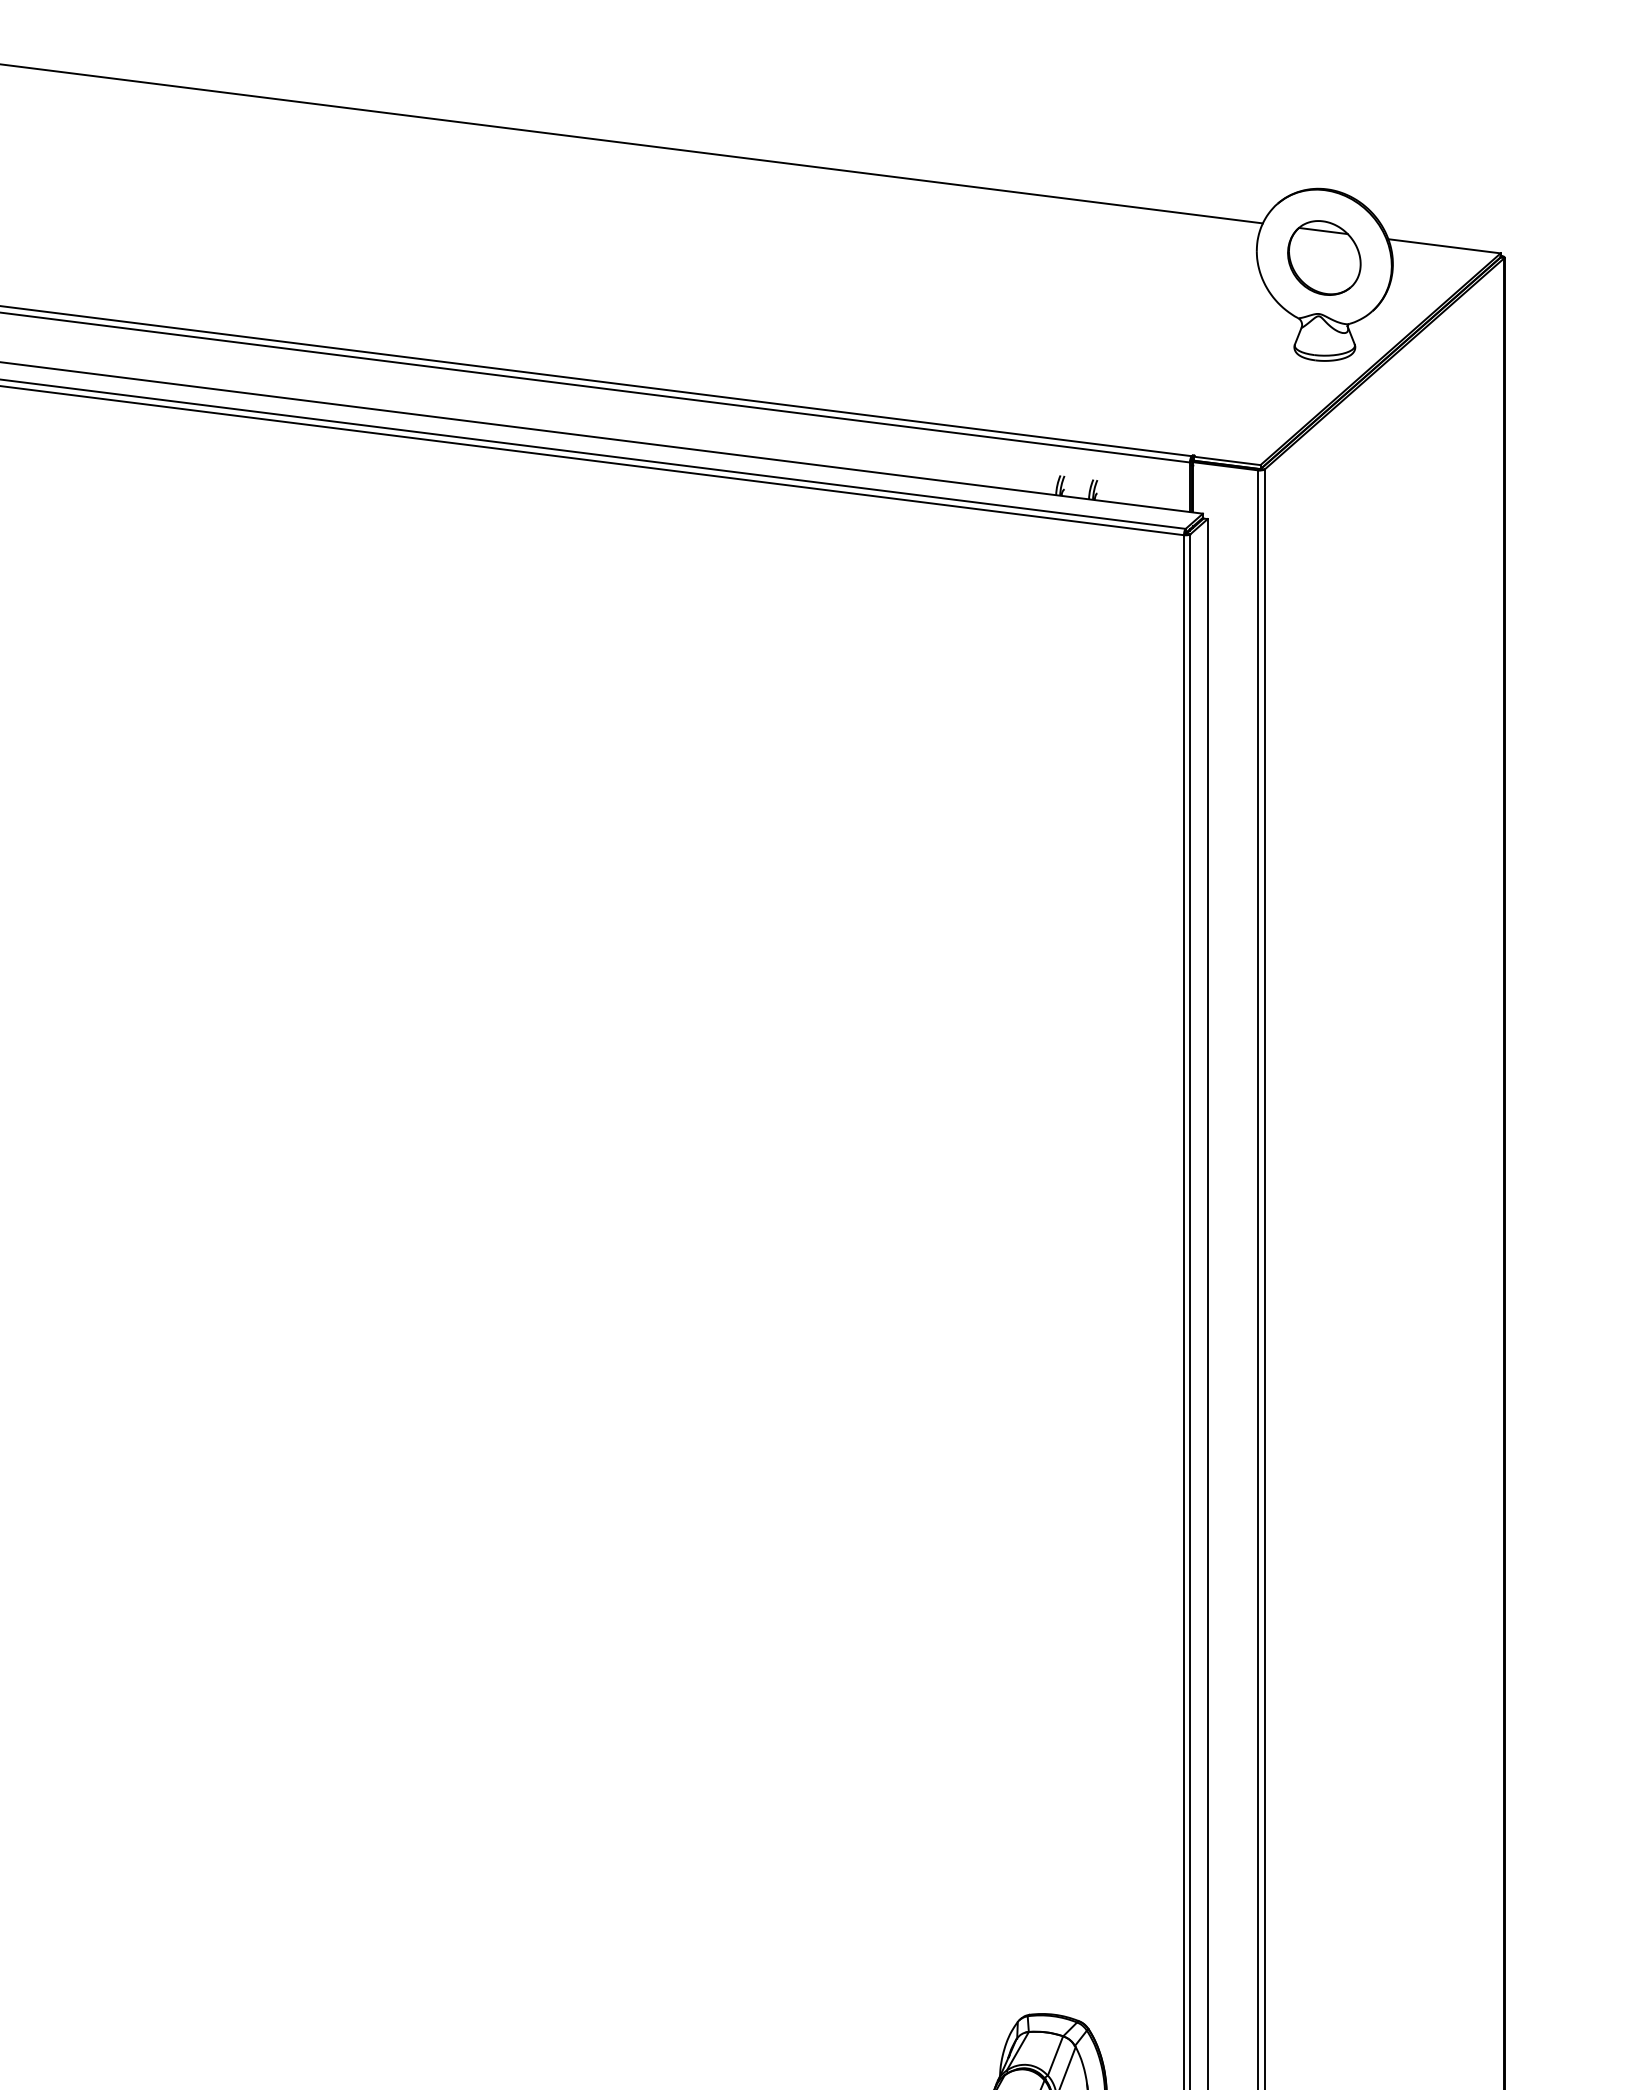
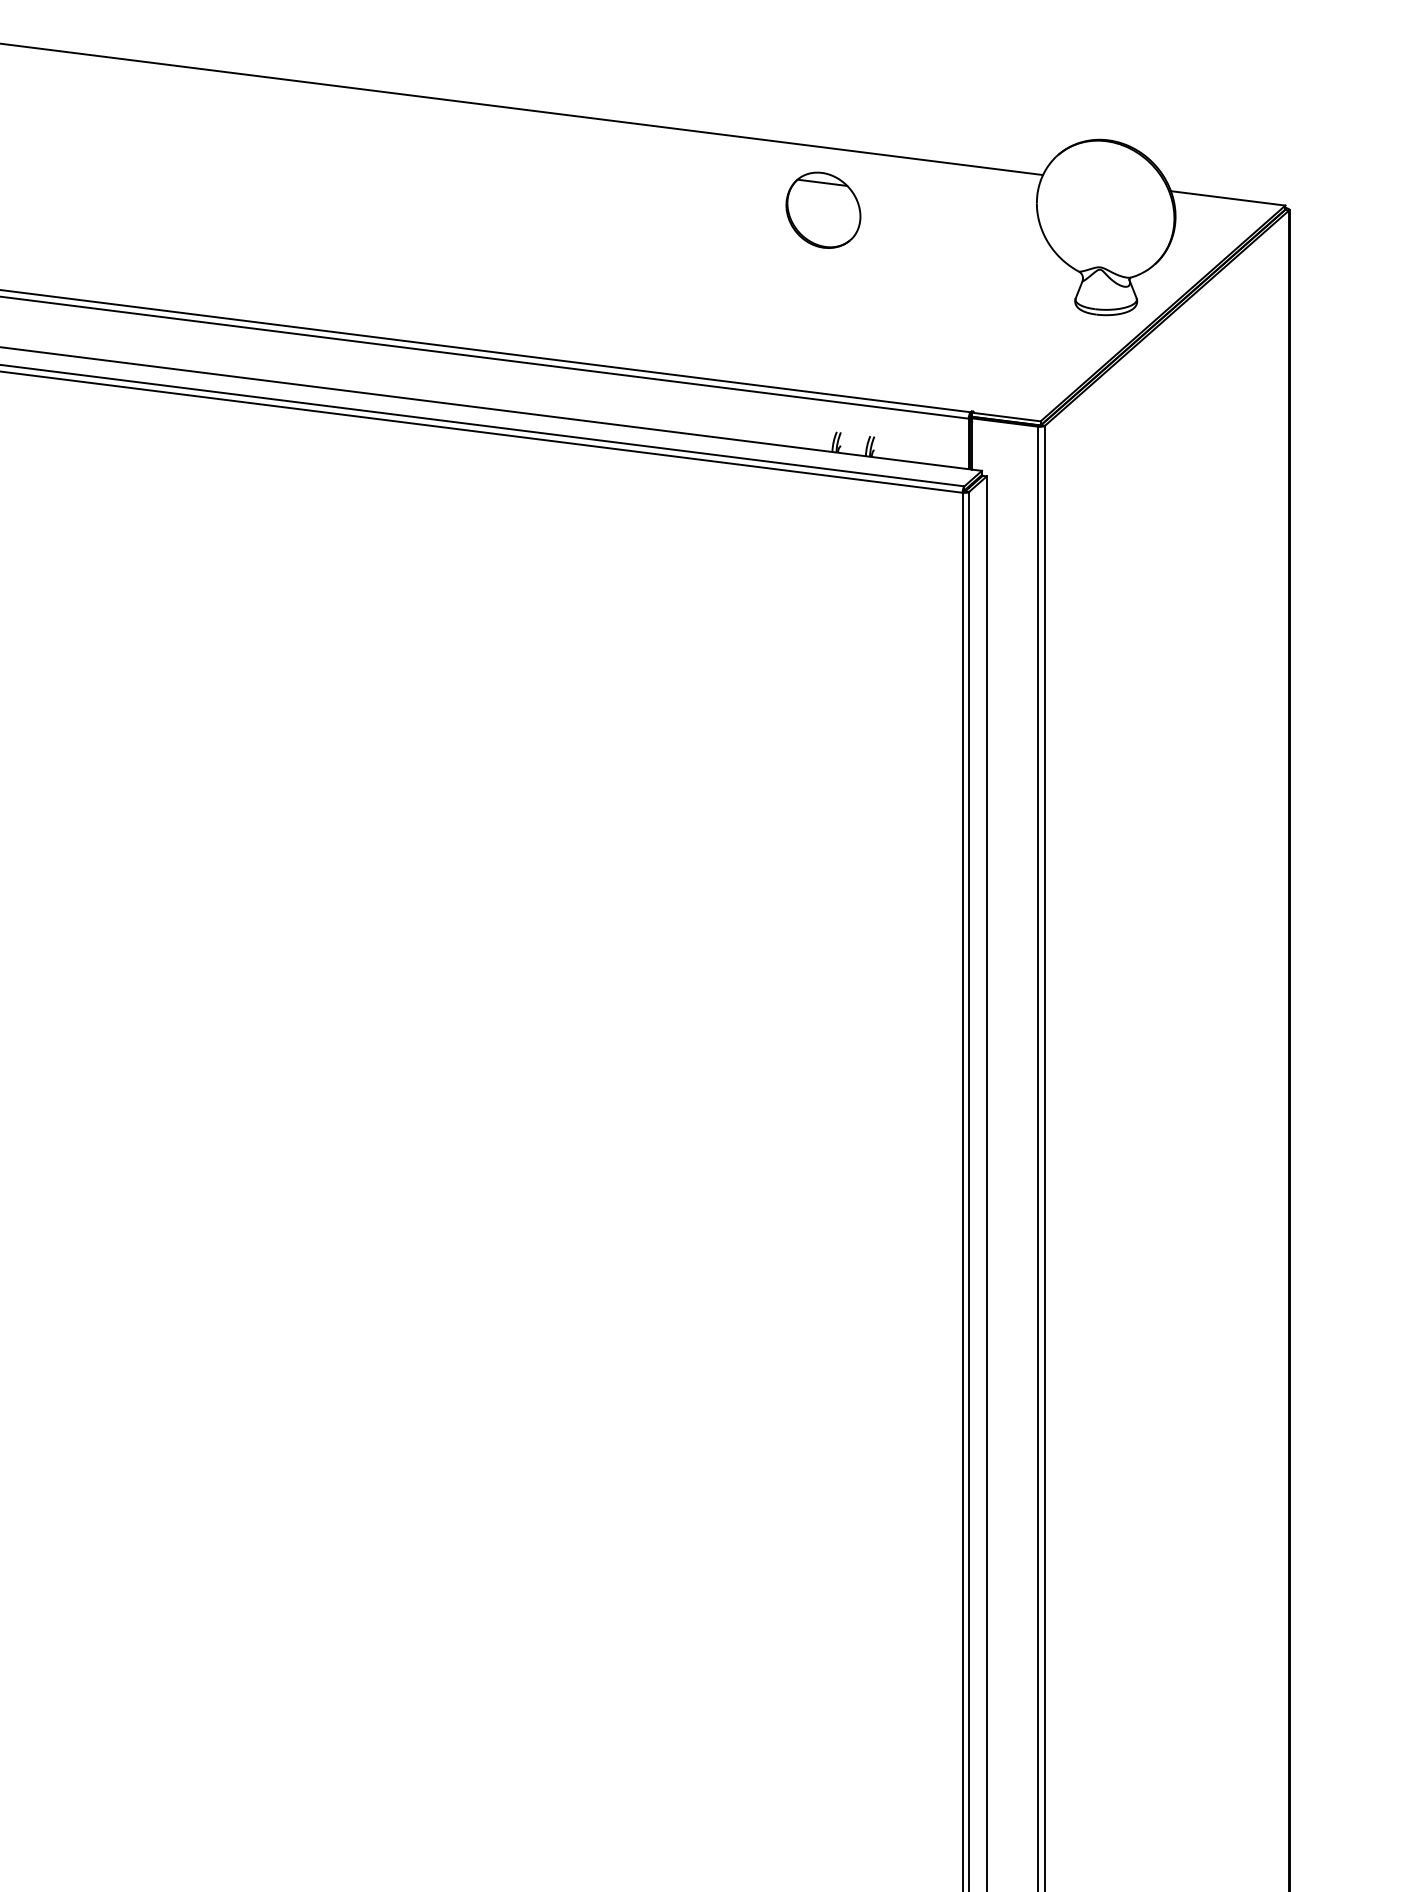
part: (1324, 257) -> (823, 209), moved

